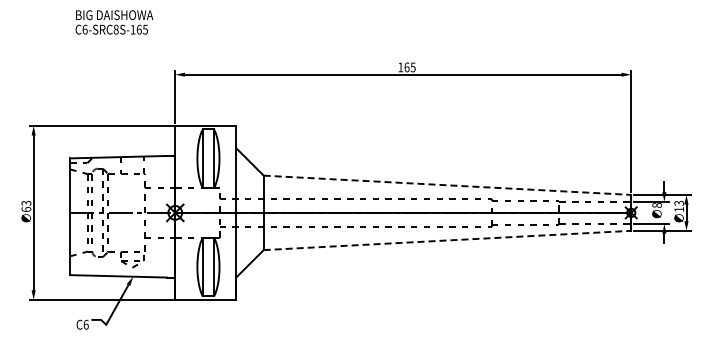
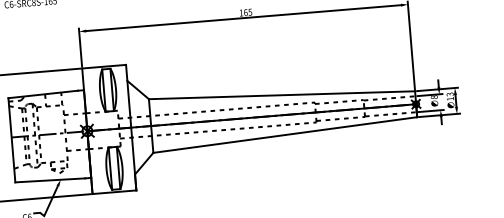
line: (447, 185) -> (282, 95), dashed -> solid
line: (447, 240) -> (285, 135), dashed -> solid

